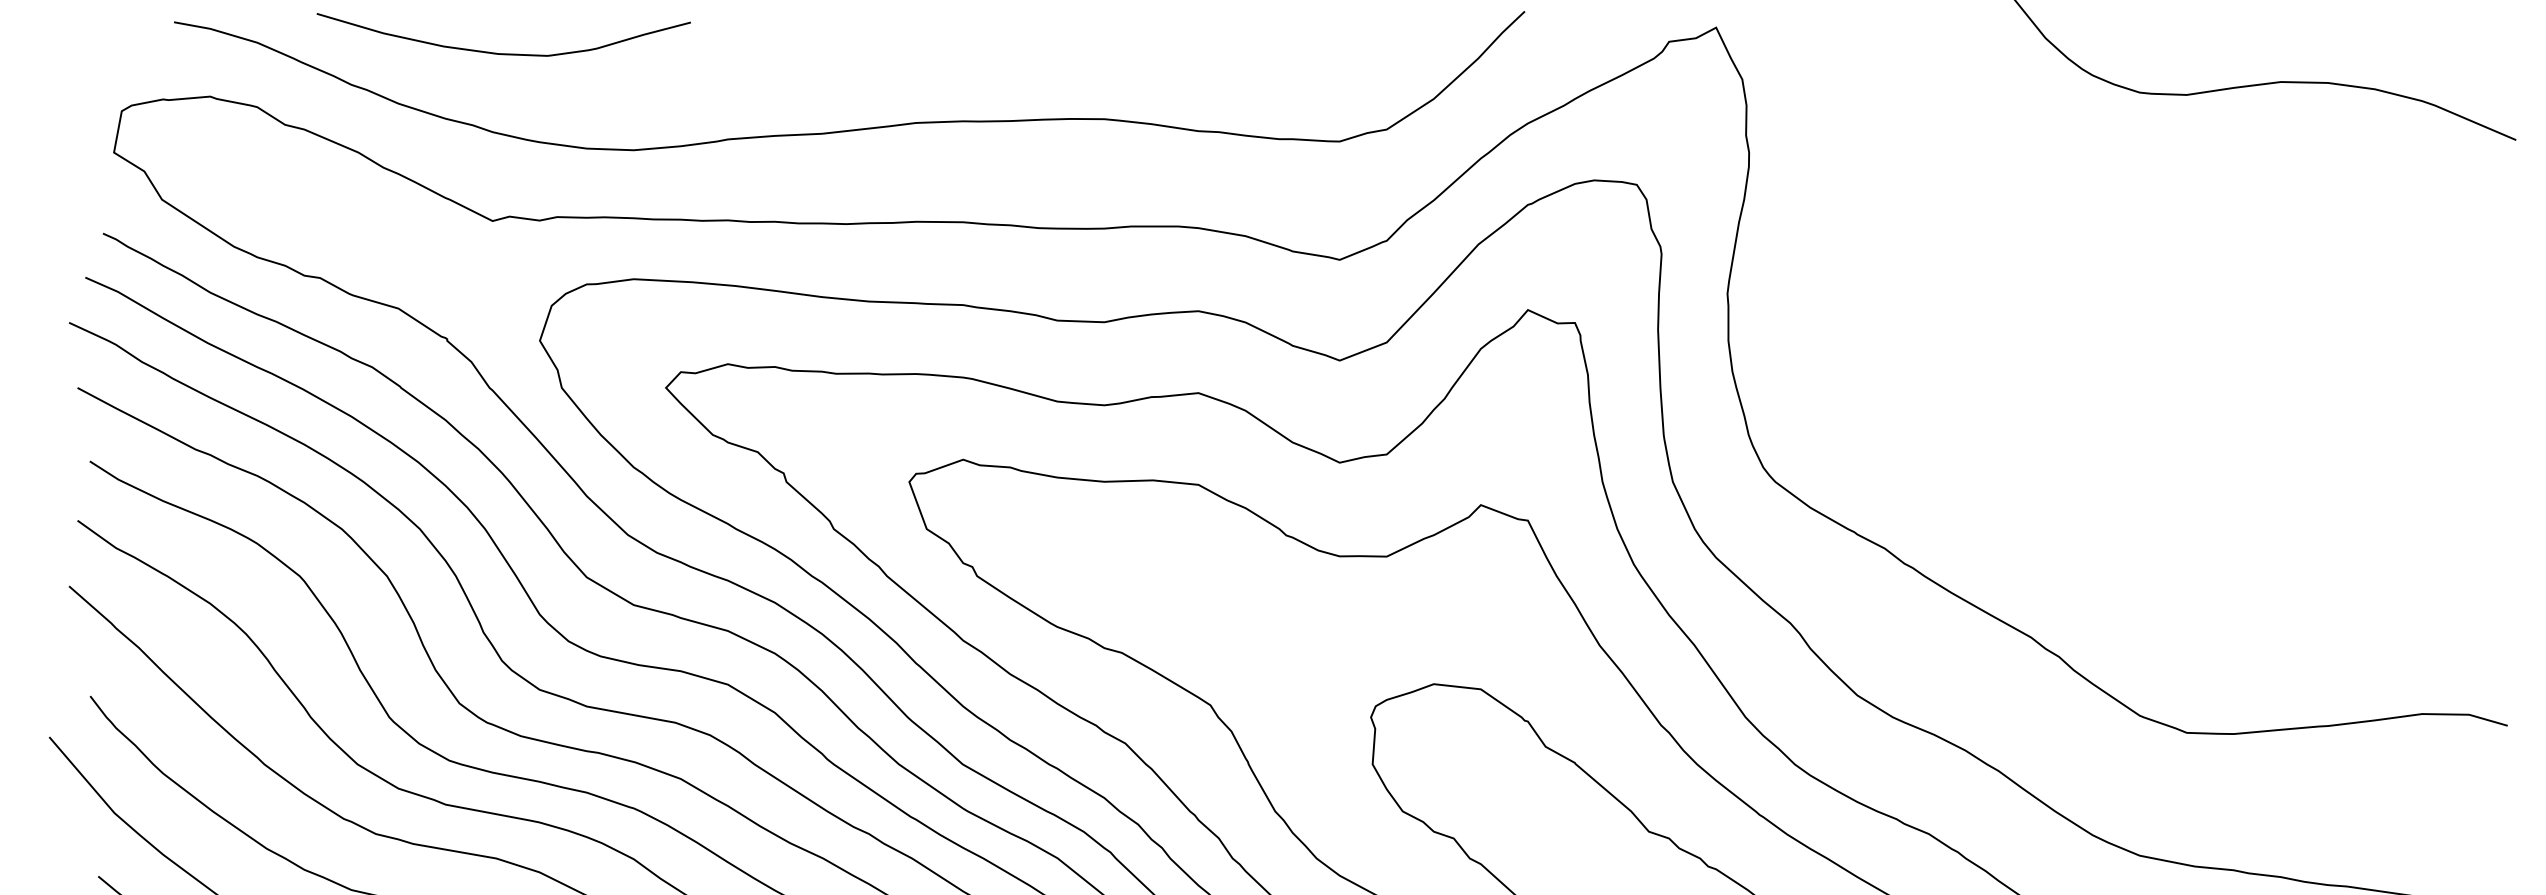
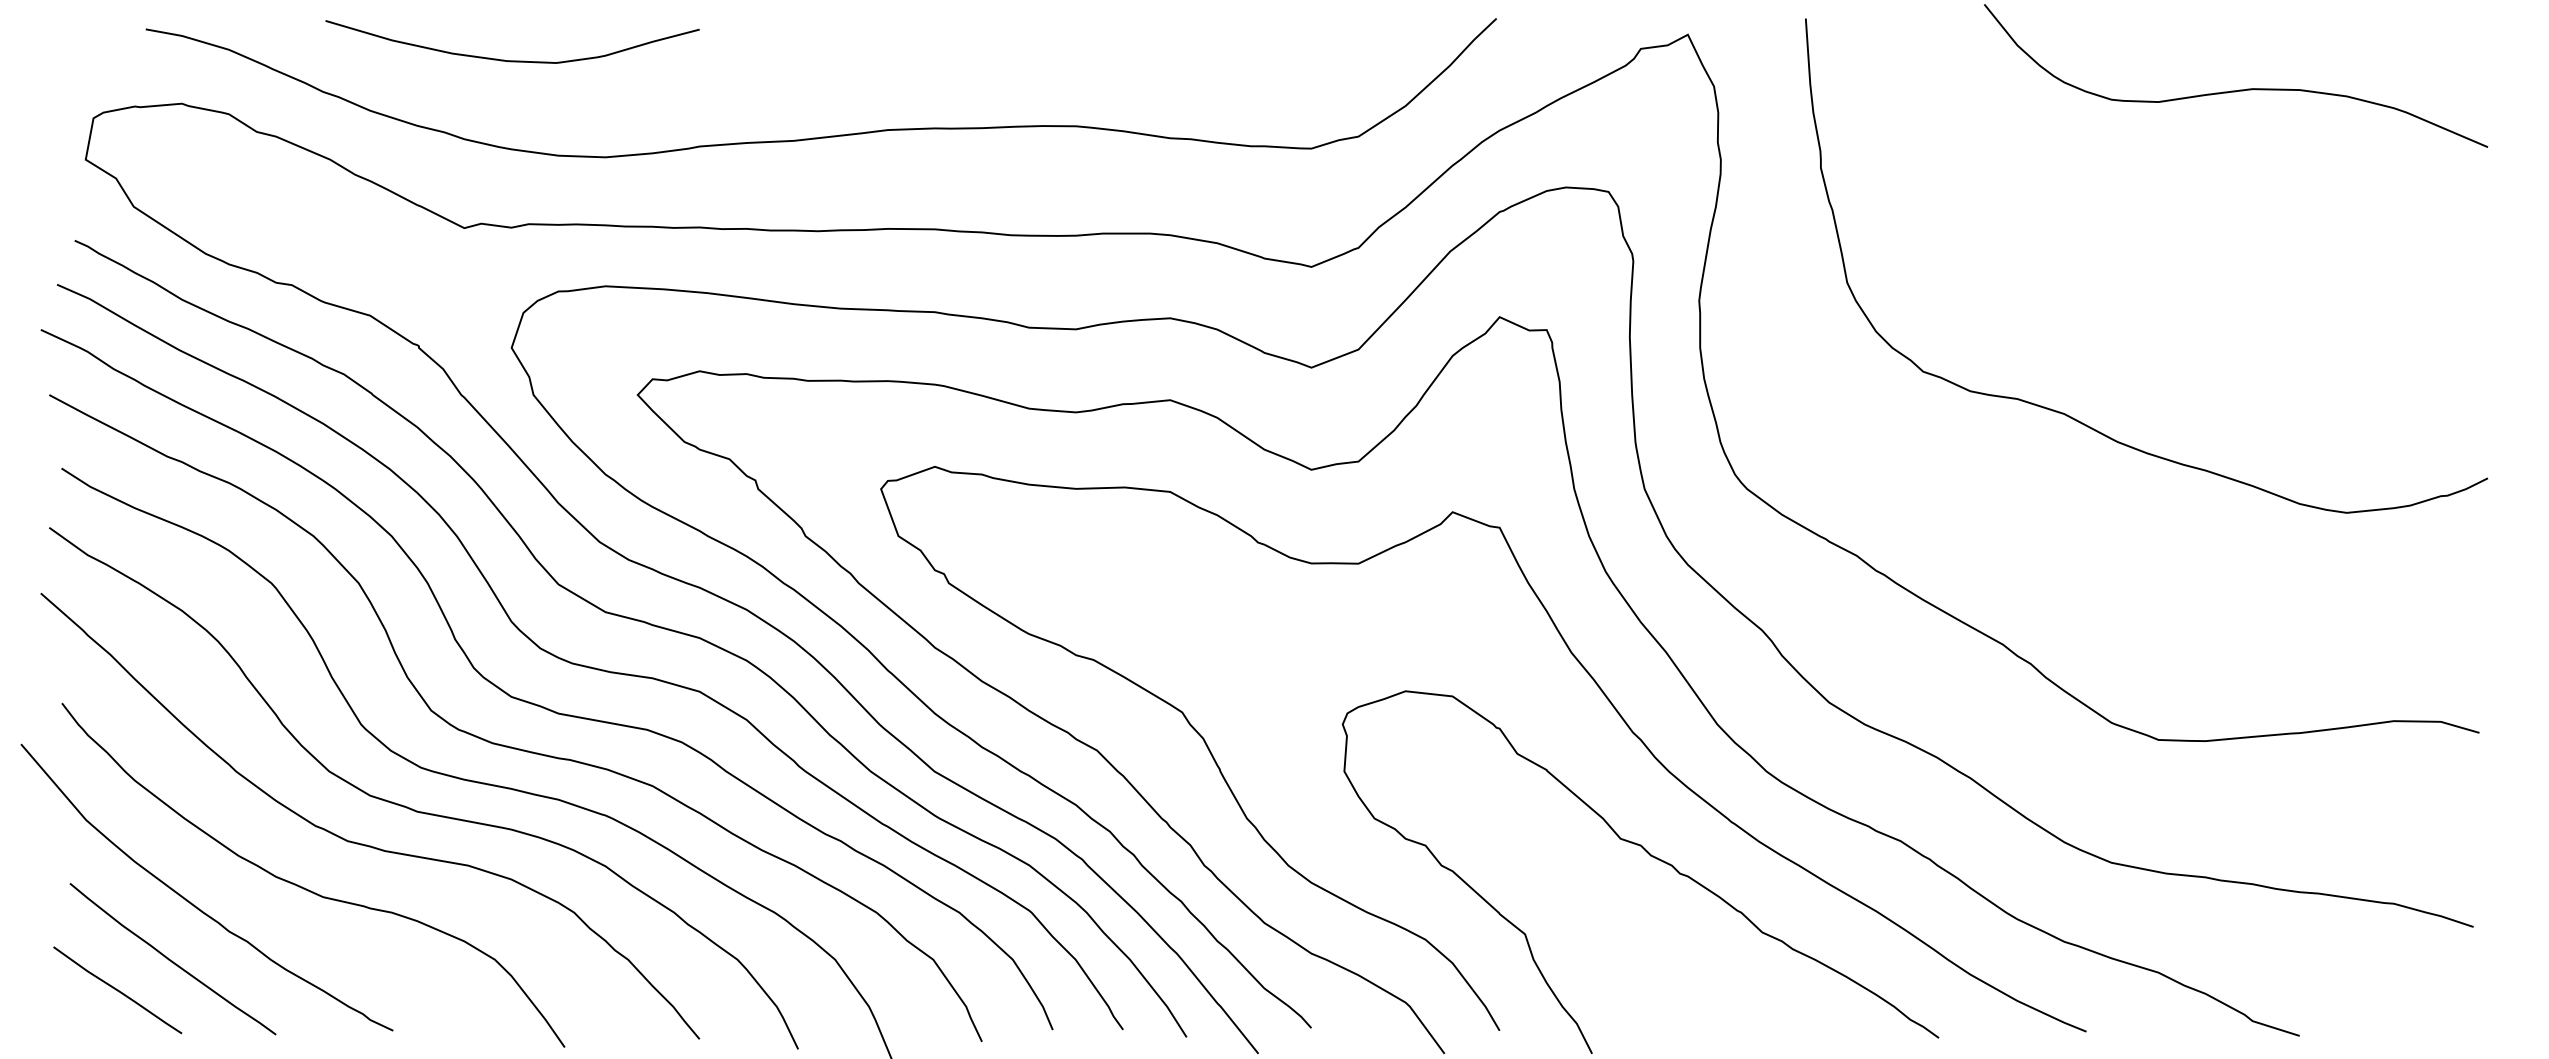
curve: (503, 53) -> (512, 60), moved
curve: (2099, 409) -> (2071, 416), added

